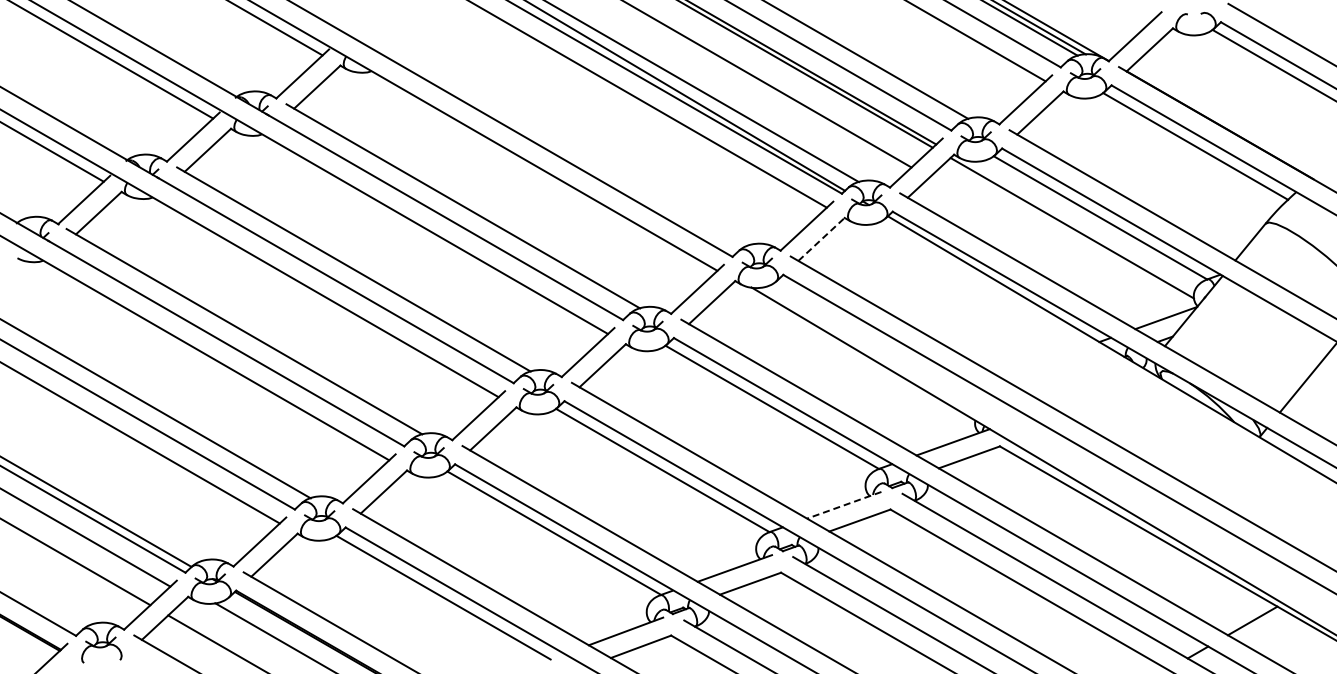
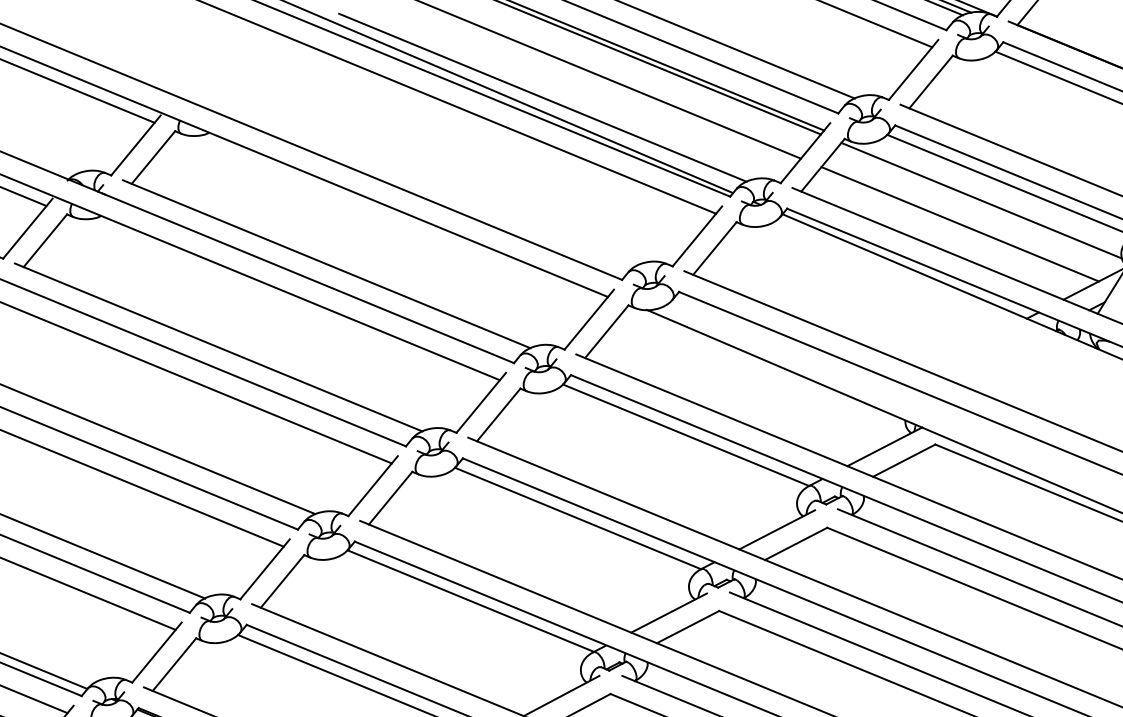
line: (821, 239) -> (714, 248), dashed -> solid
line: (1049, 246) -> (959, 223), added
line: (843, 505) -> (776, 530), dashed -> solid

